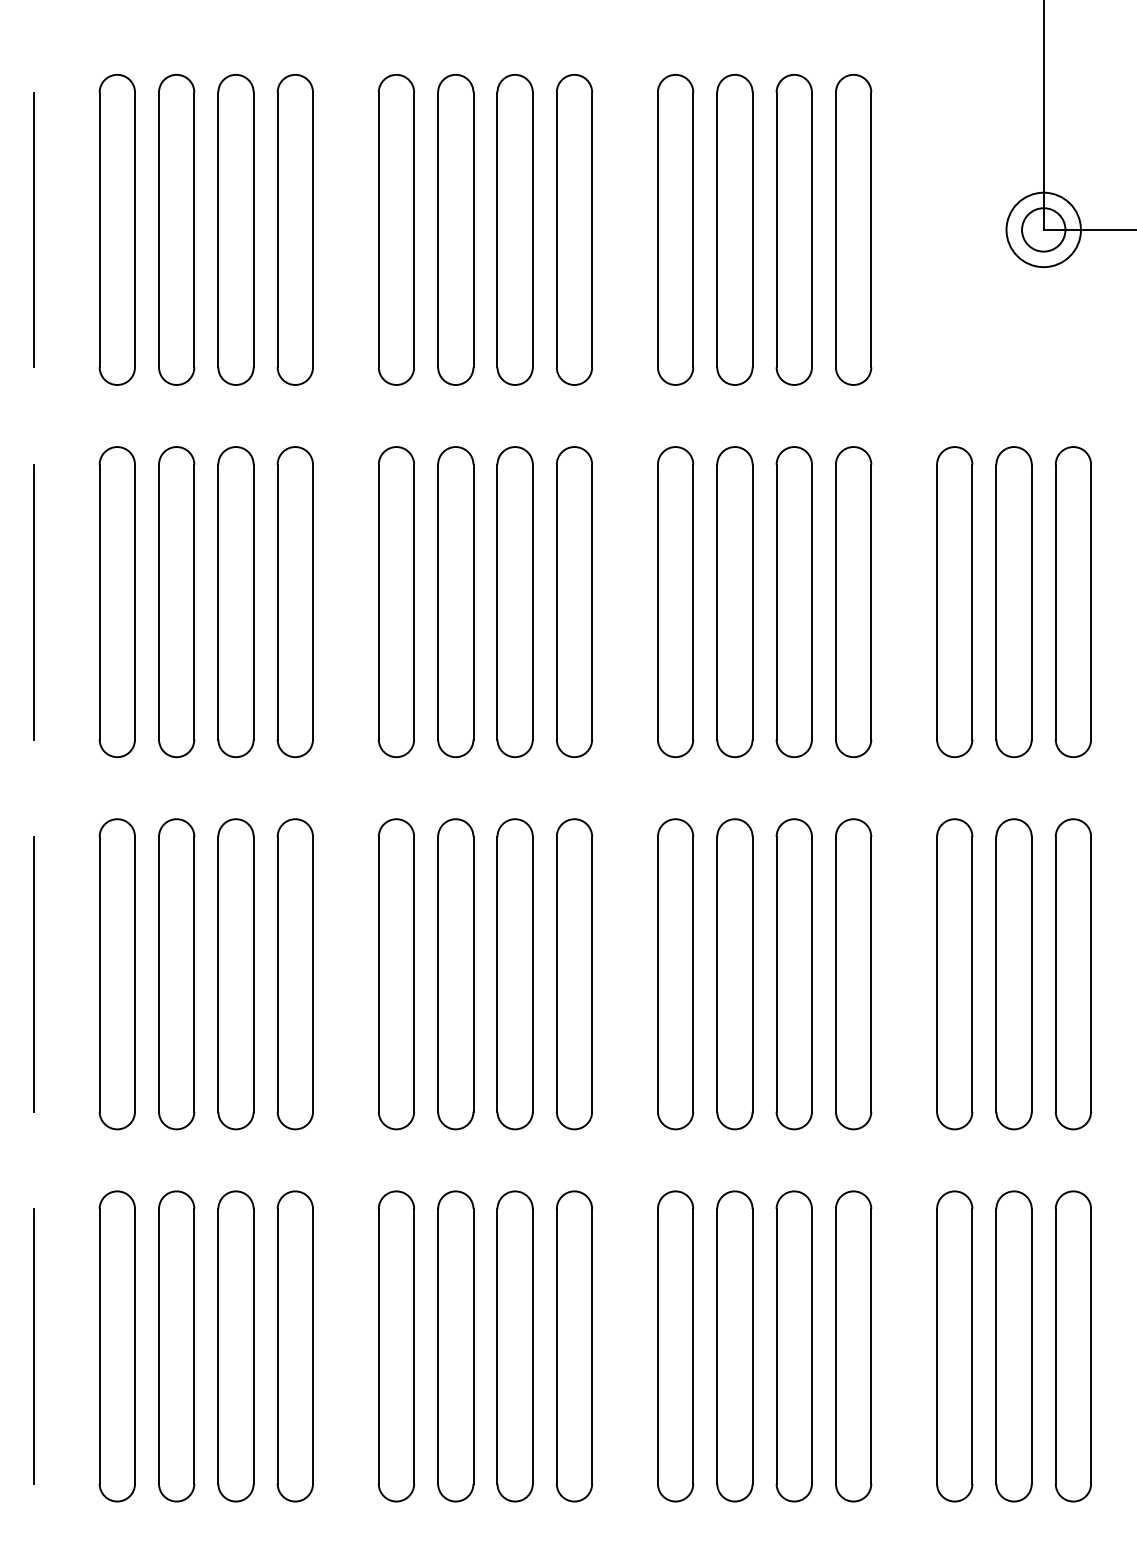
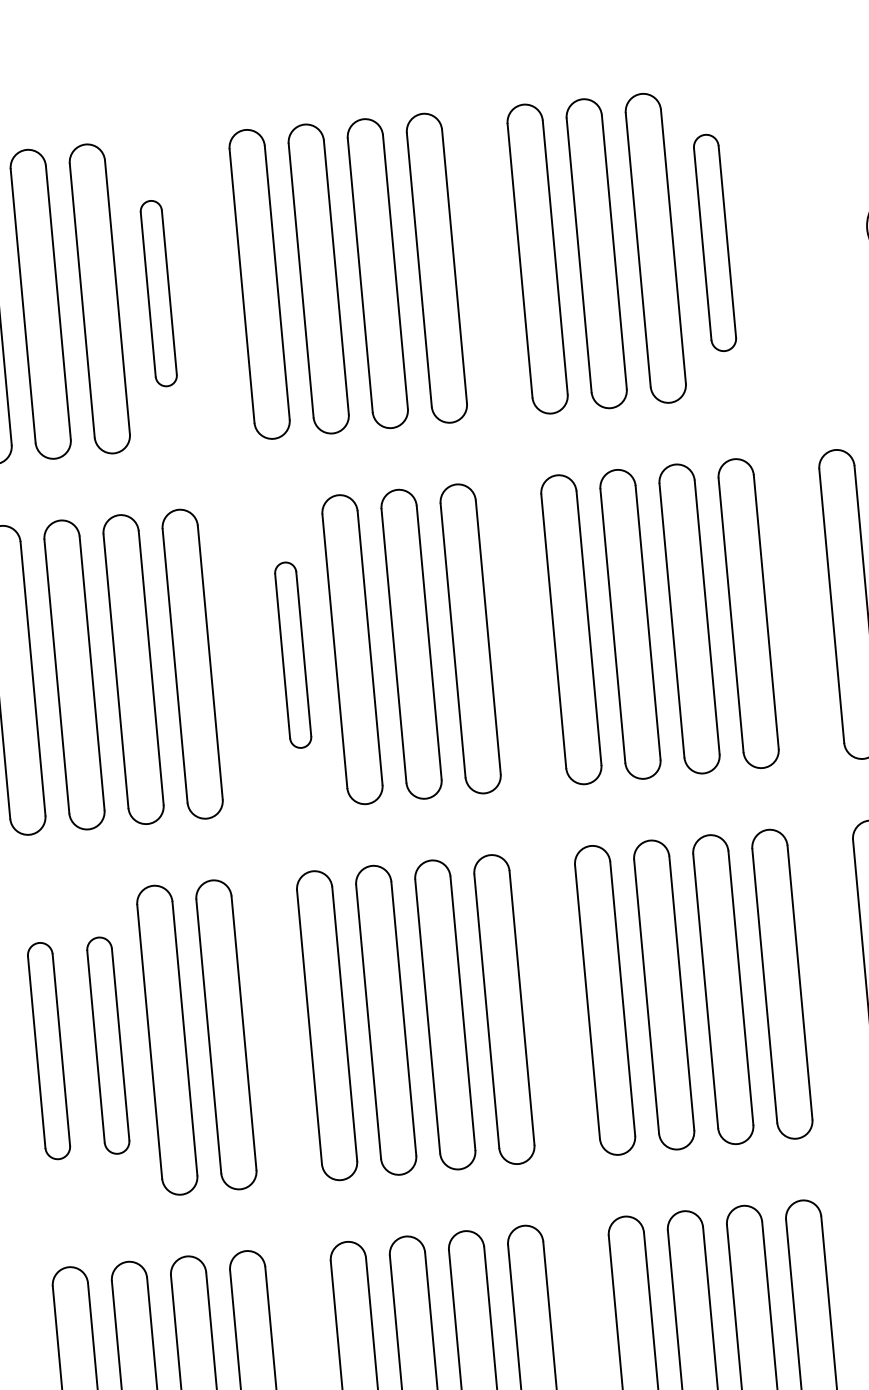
part: (294, 229) -> (158, 293), size x0.6
part: (853, 229) -> (714, 242), size x0.7
part: (395, 602) -> (292, 655), size x0.6
part: (116, 974) -> (48, 1051), size x0.7
part: (176, 974) -> (108, 1045), size x0.7

